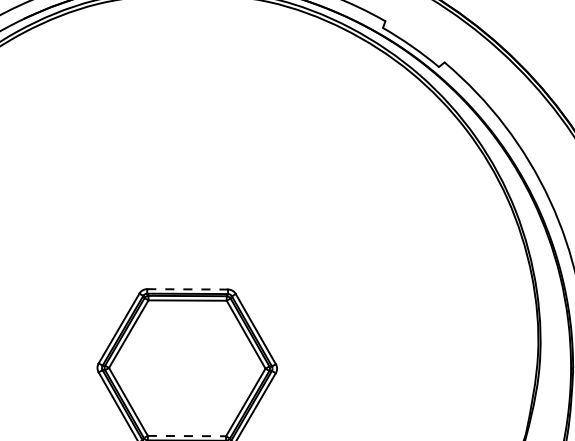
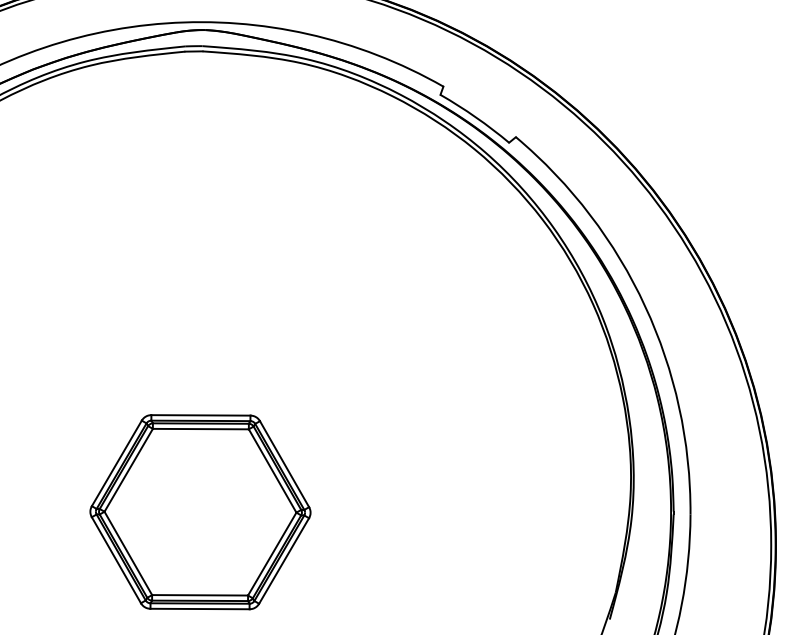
line: (187, 289) -> (200, 415), dashed -> solid
line: (187, 436) -> (200, 595), dashed -> solid

